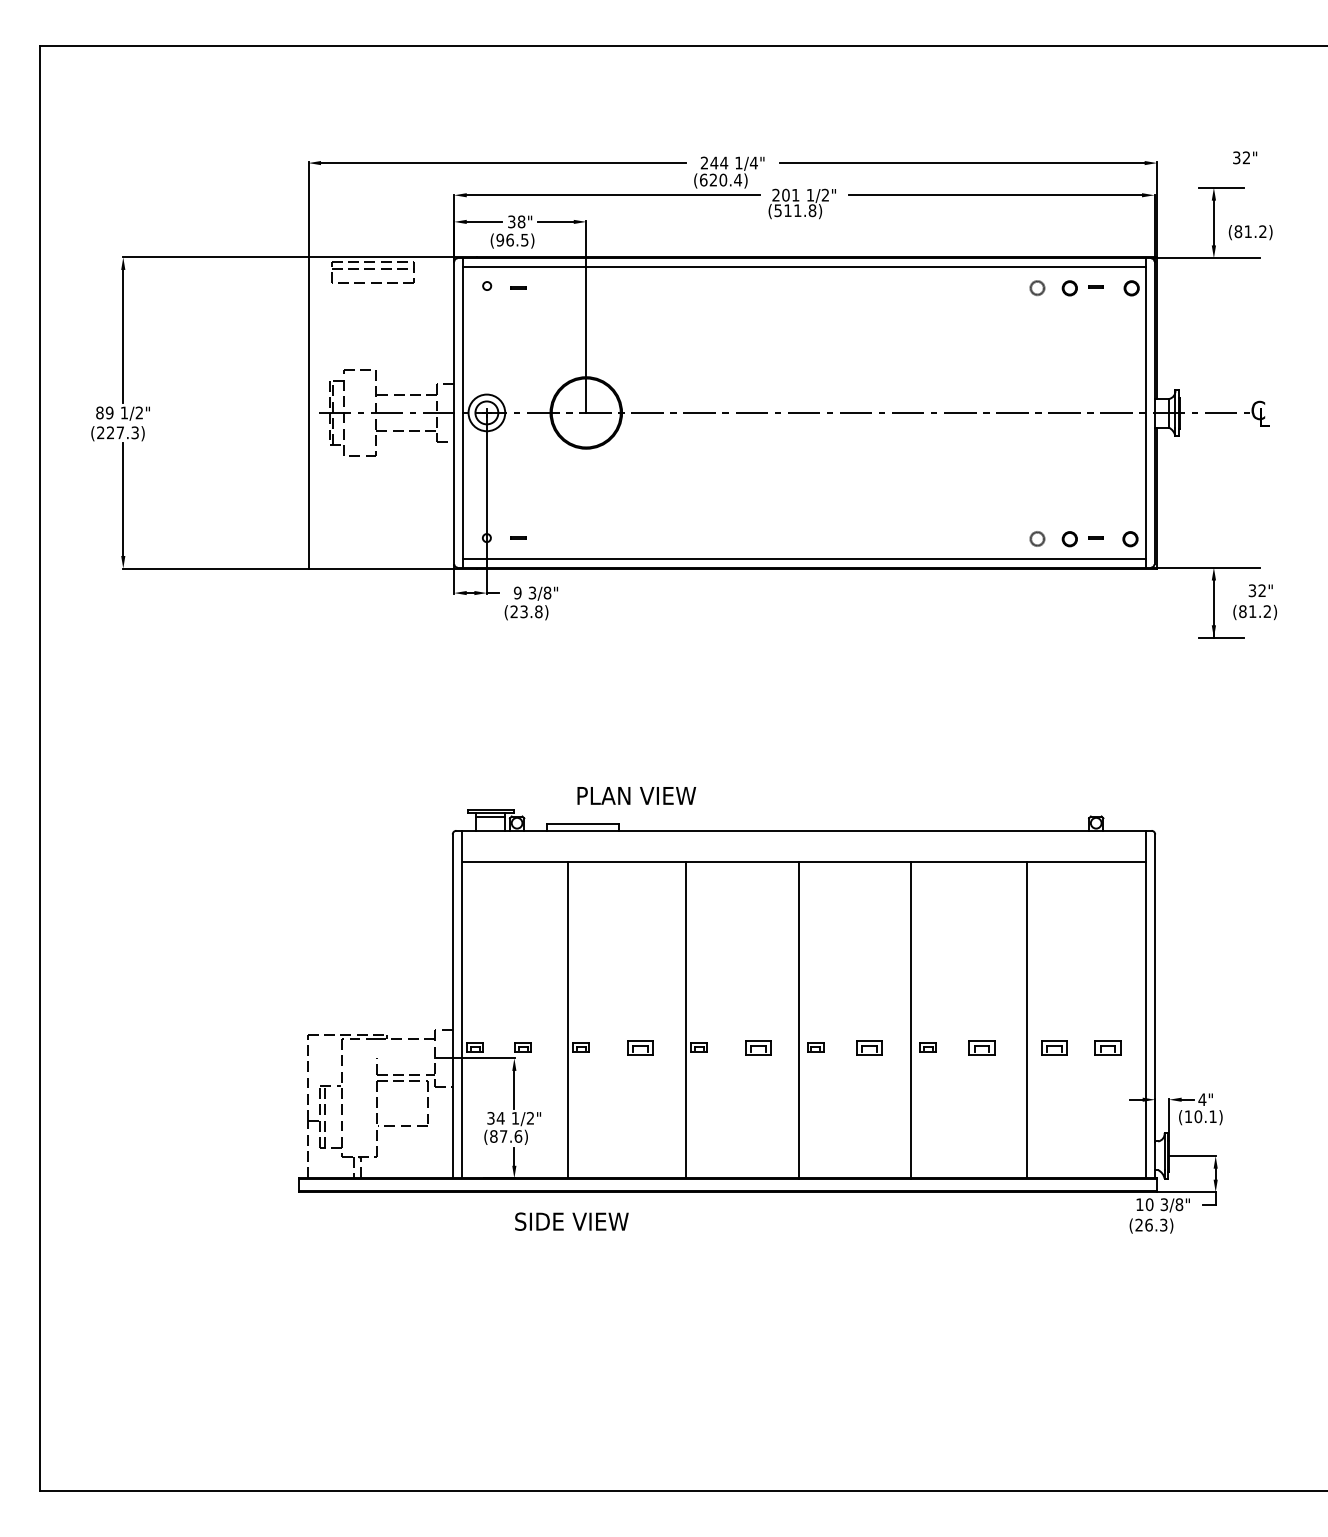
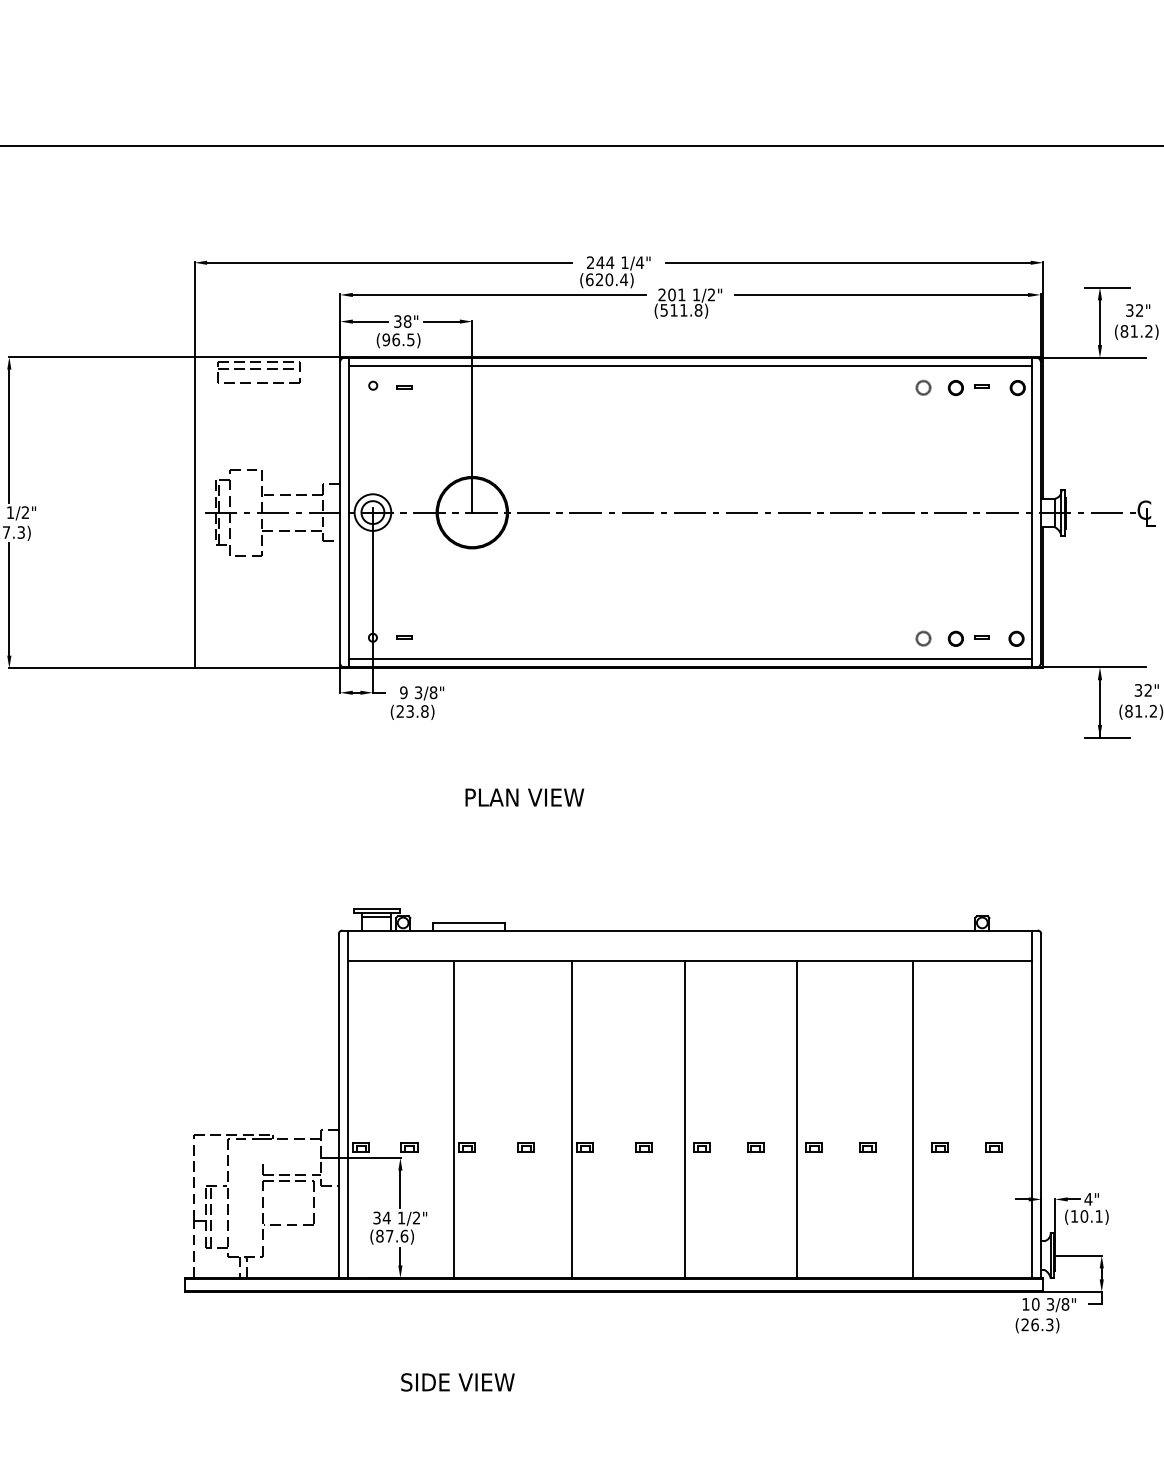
text: (1245, 157) -> (1138, 310), moved
text: (636, 795) -> (524, 797), moved
part: (639, 1047) -> (525, 1147), size x0.62
part: (757, 1047) -> (643, 1147), size x0.62
part: (869, 1047) -> (755, 1147), size x0.62
part: (981, 1047) -> (867, 1147), size x0.62
part: (1053, 1047) -> (939, 1147), size x0.62
part: (1107, 1047) -> (993, 1147), size x0.62
text: (571, 1221) -> (457, 1382), moved

